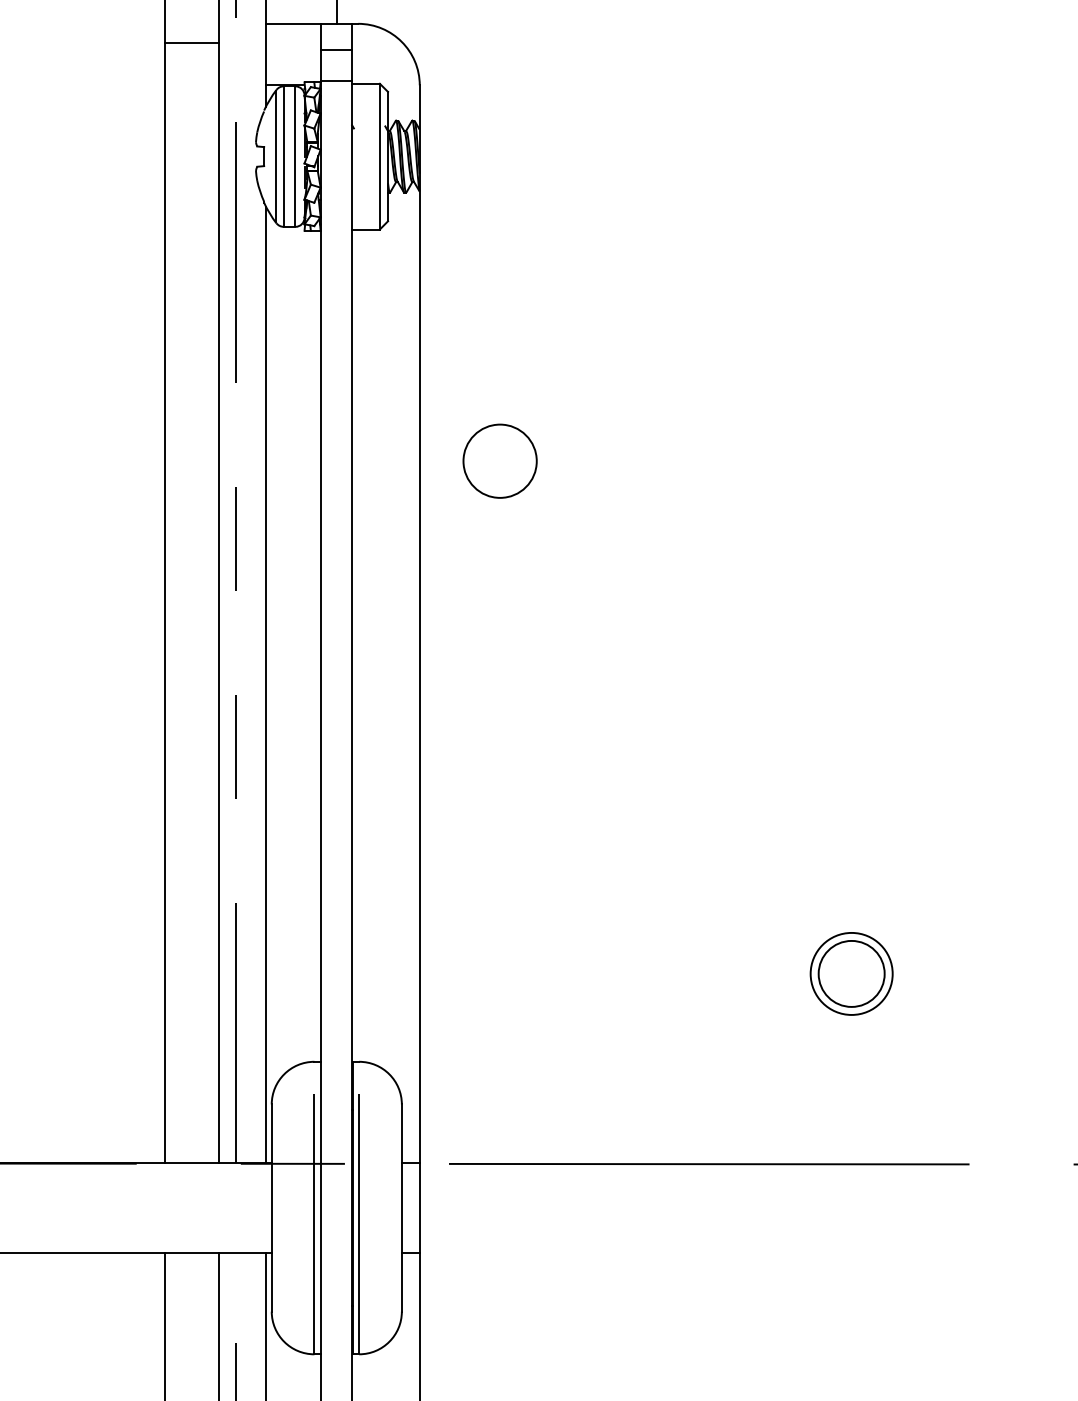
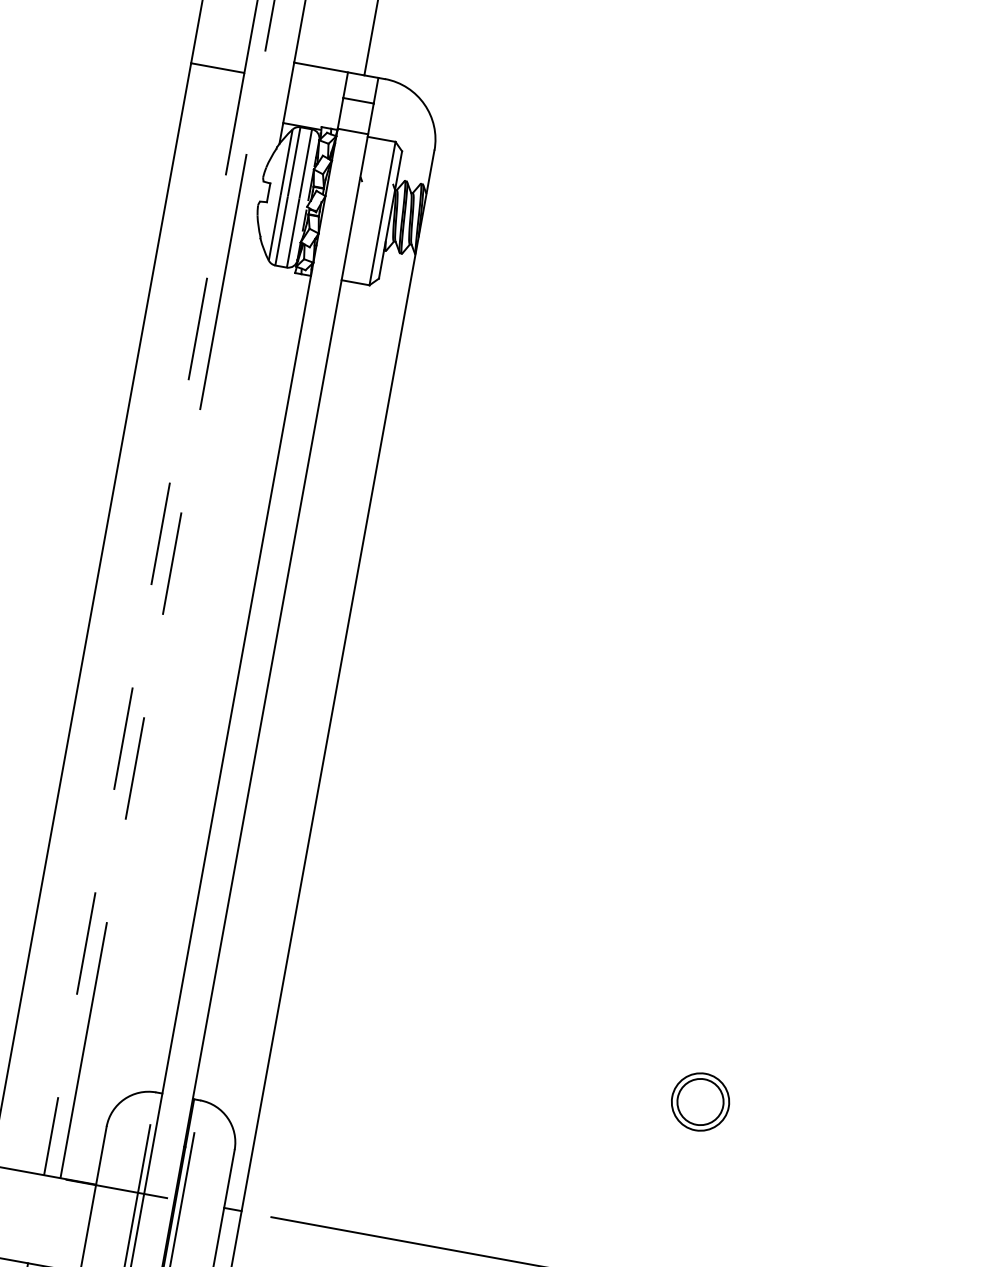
circle: (499, 460) -> (445, 533), removed
line: (218, 603) -> (143, 624), solid -> dashed
line: (266, 684) -> (176, 712), removed
part: (851, 973) -> (700, 1101), size x0.7

